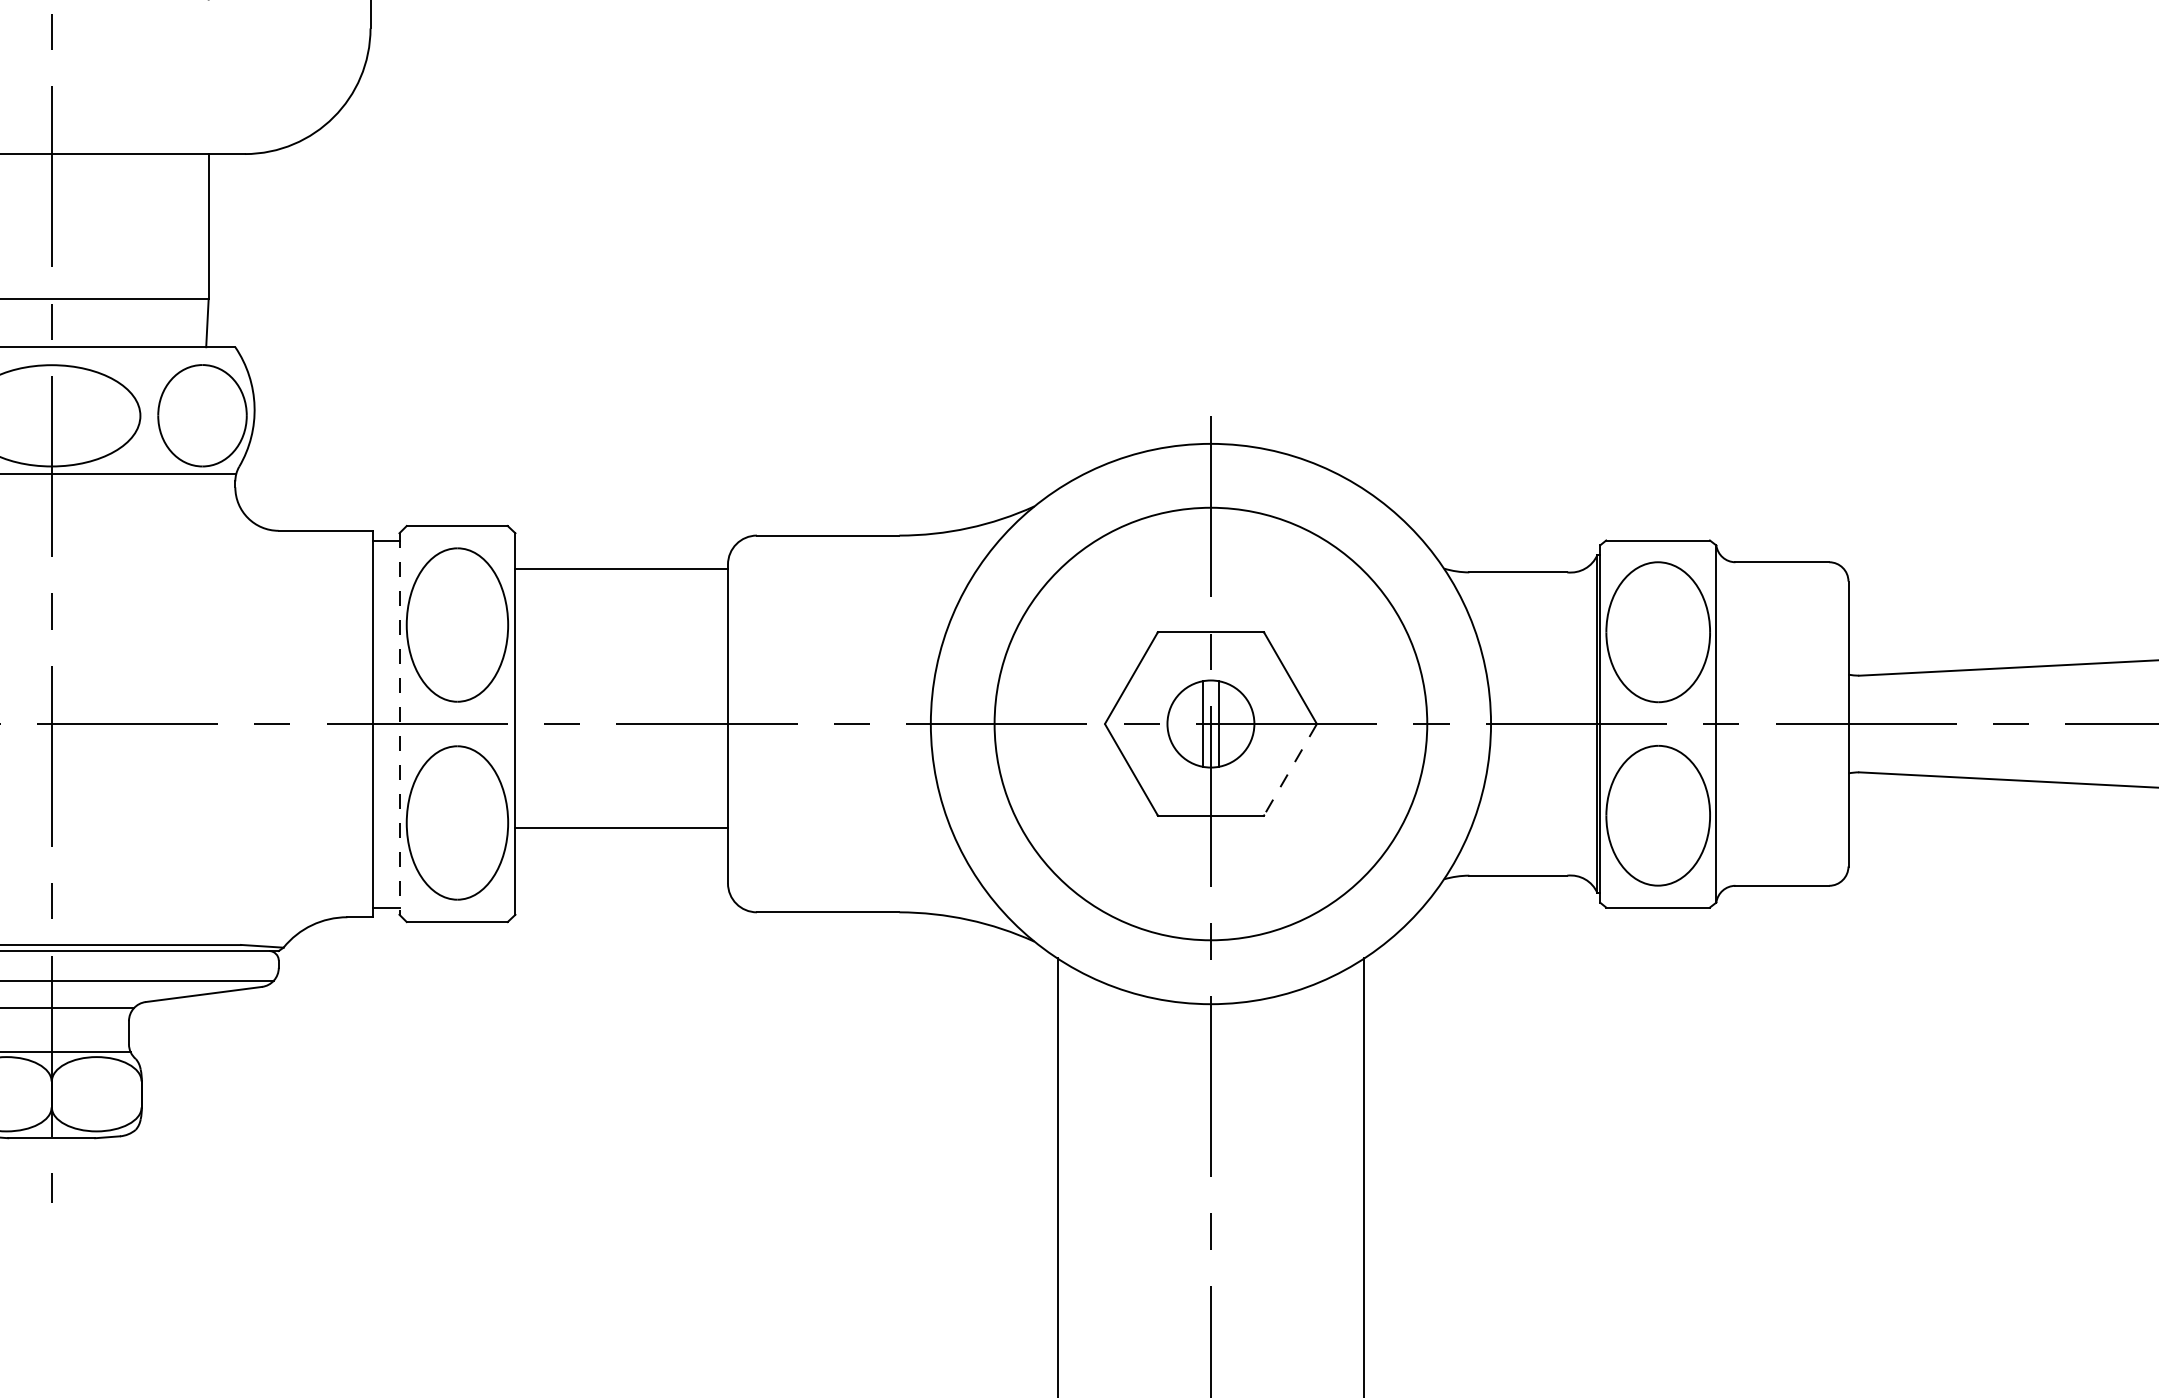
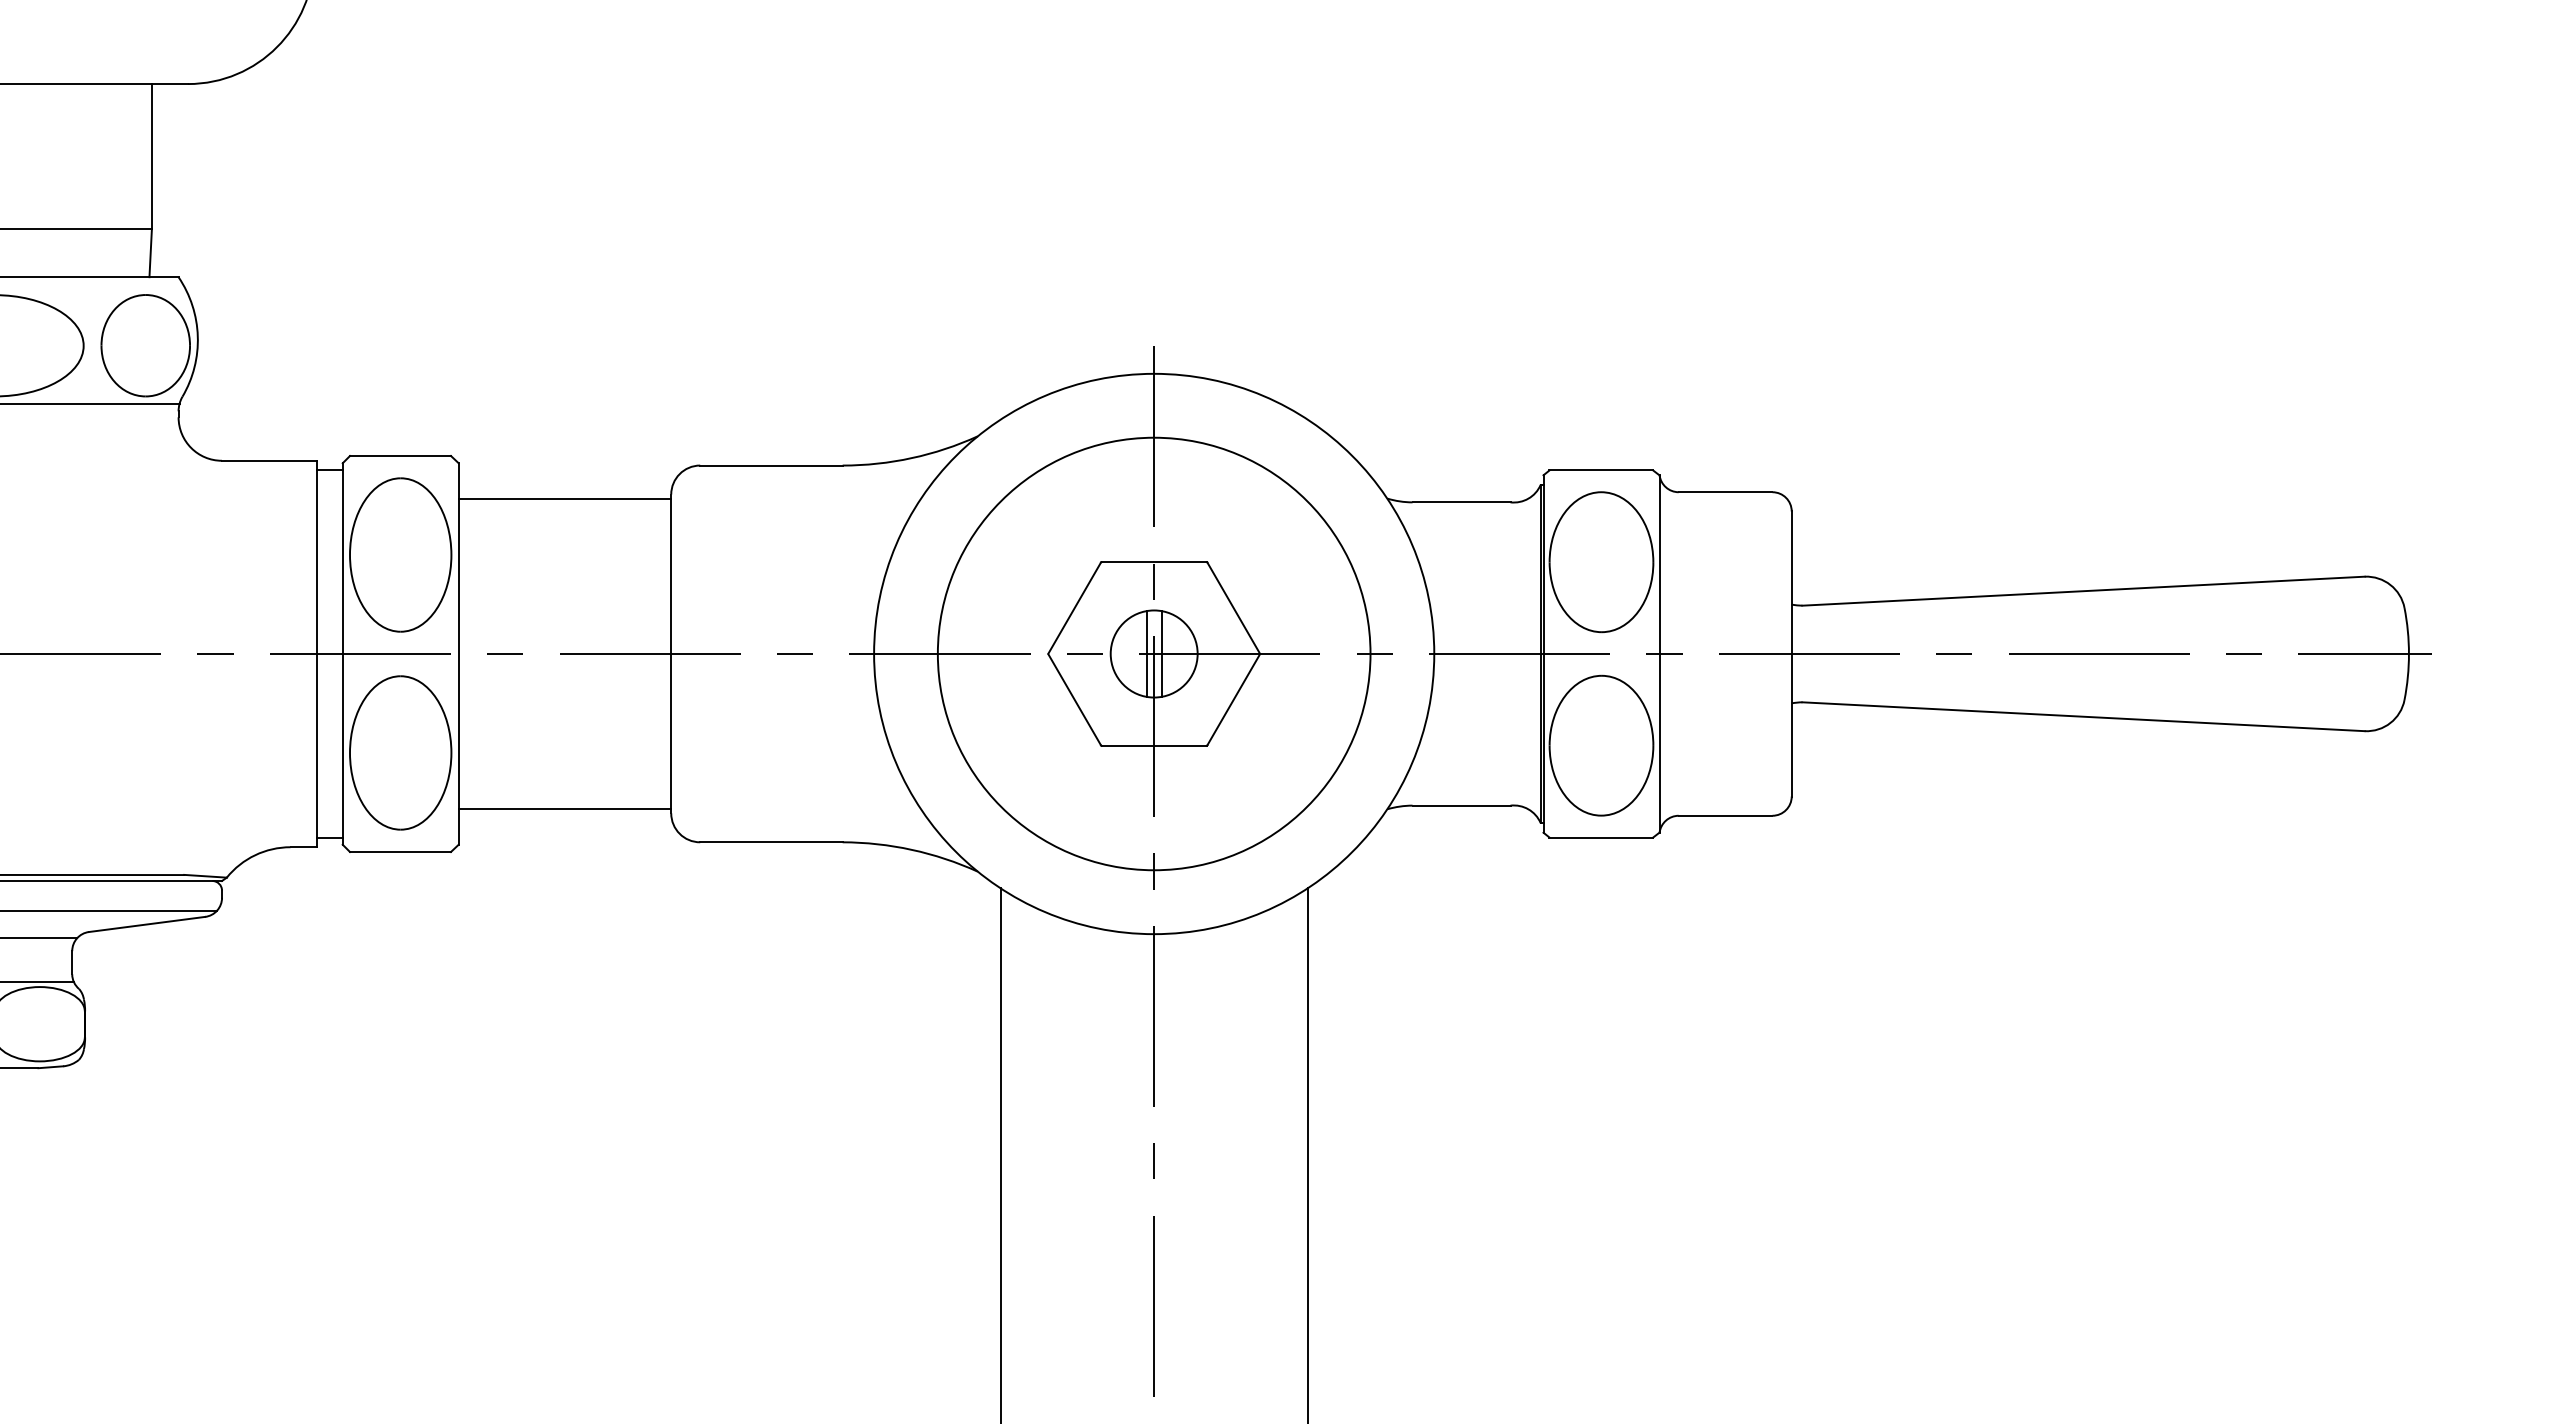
line: (399, 724) -> (342, 654), dashed -> solid
line: (1290, 769) -> (1233, 699), dashed -> solid
line: (621, 827) -> (564, 808), moved

